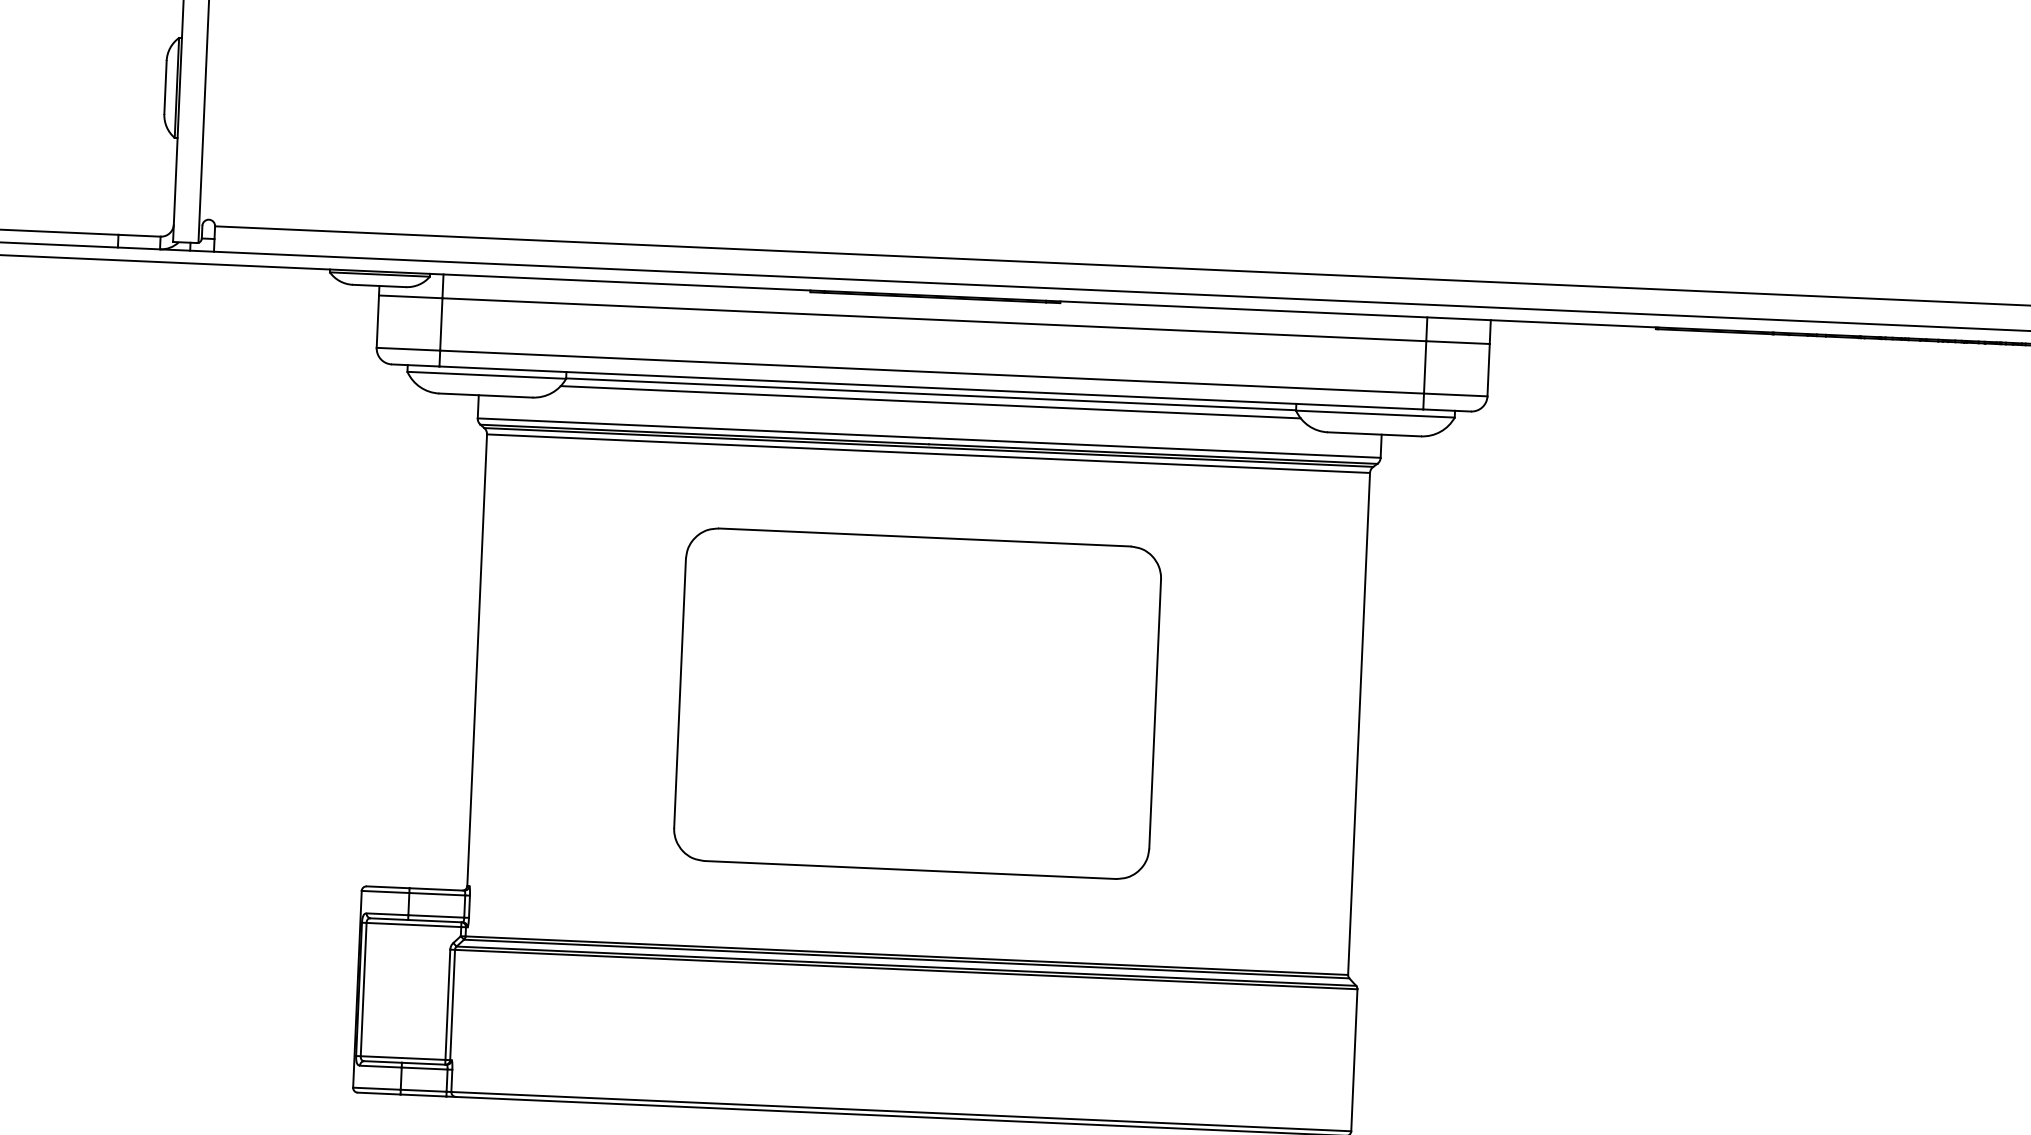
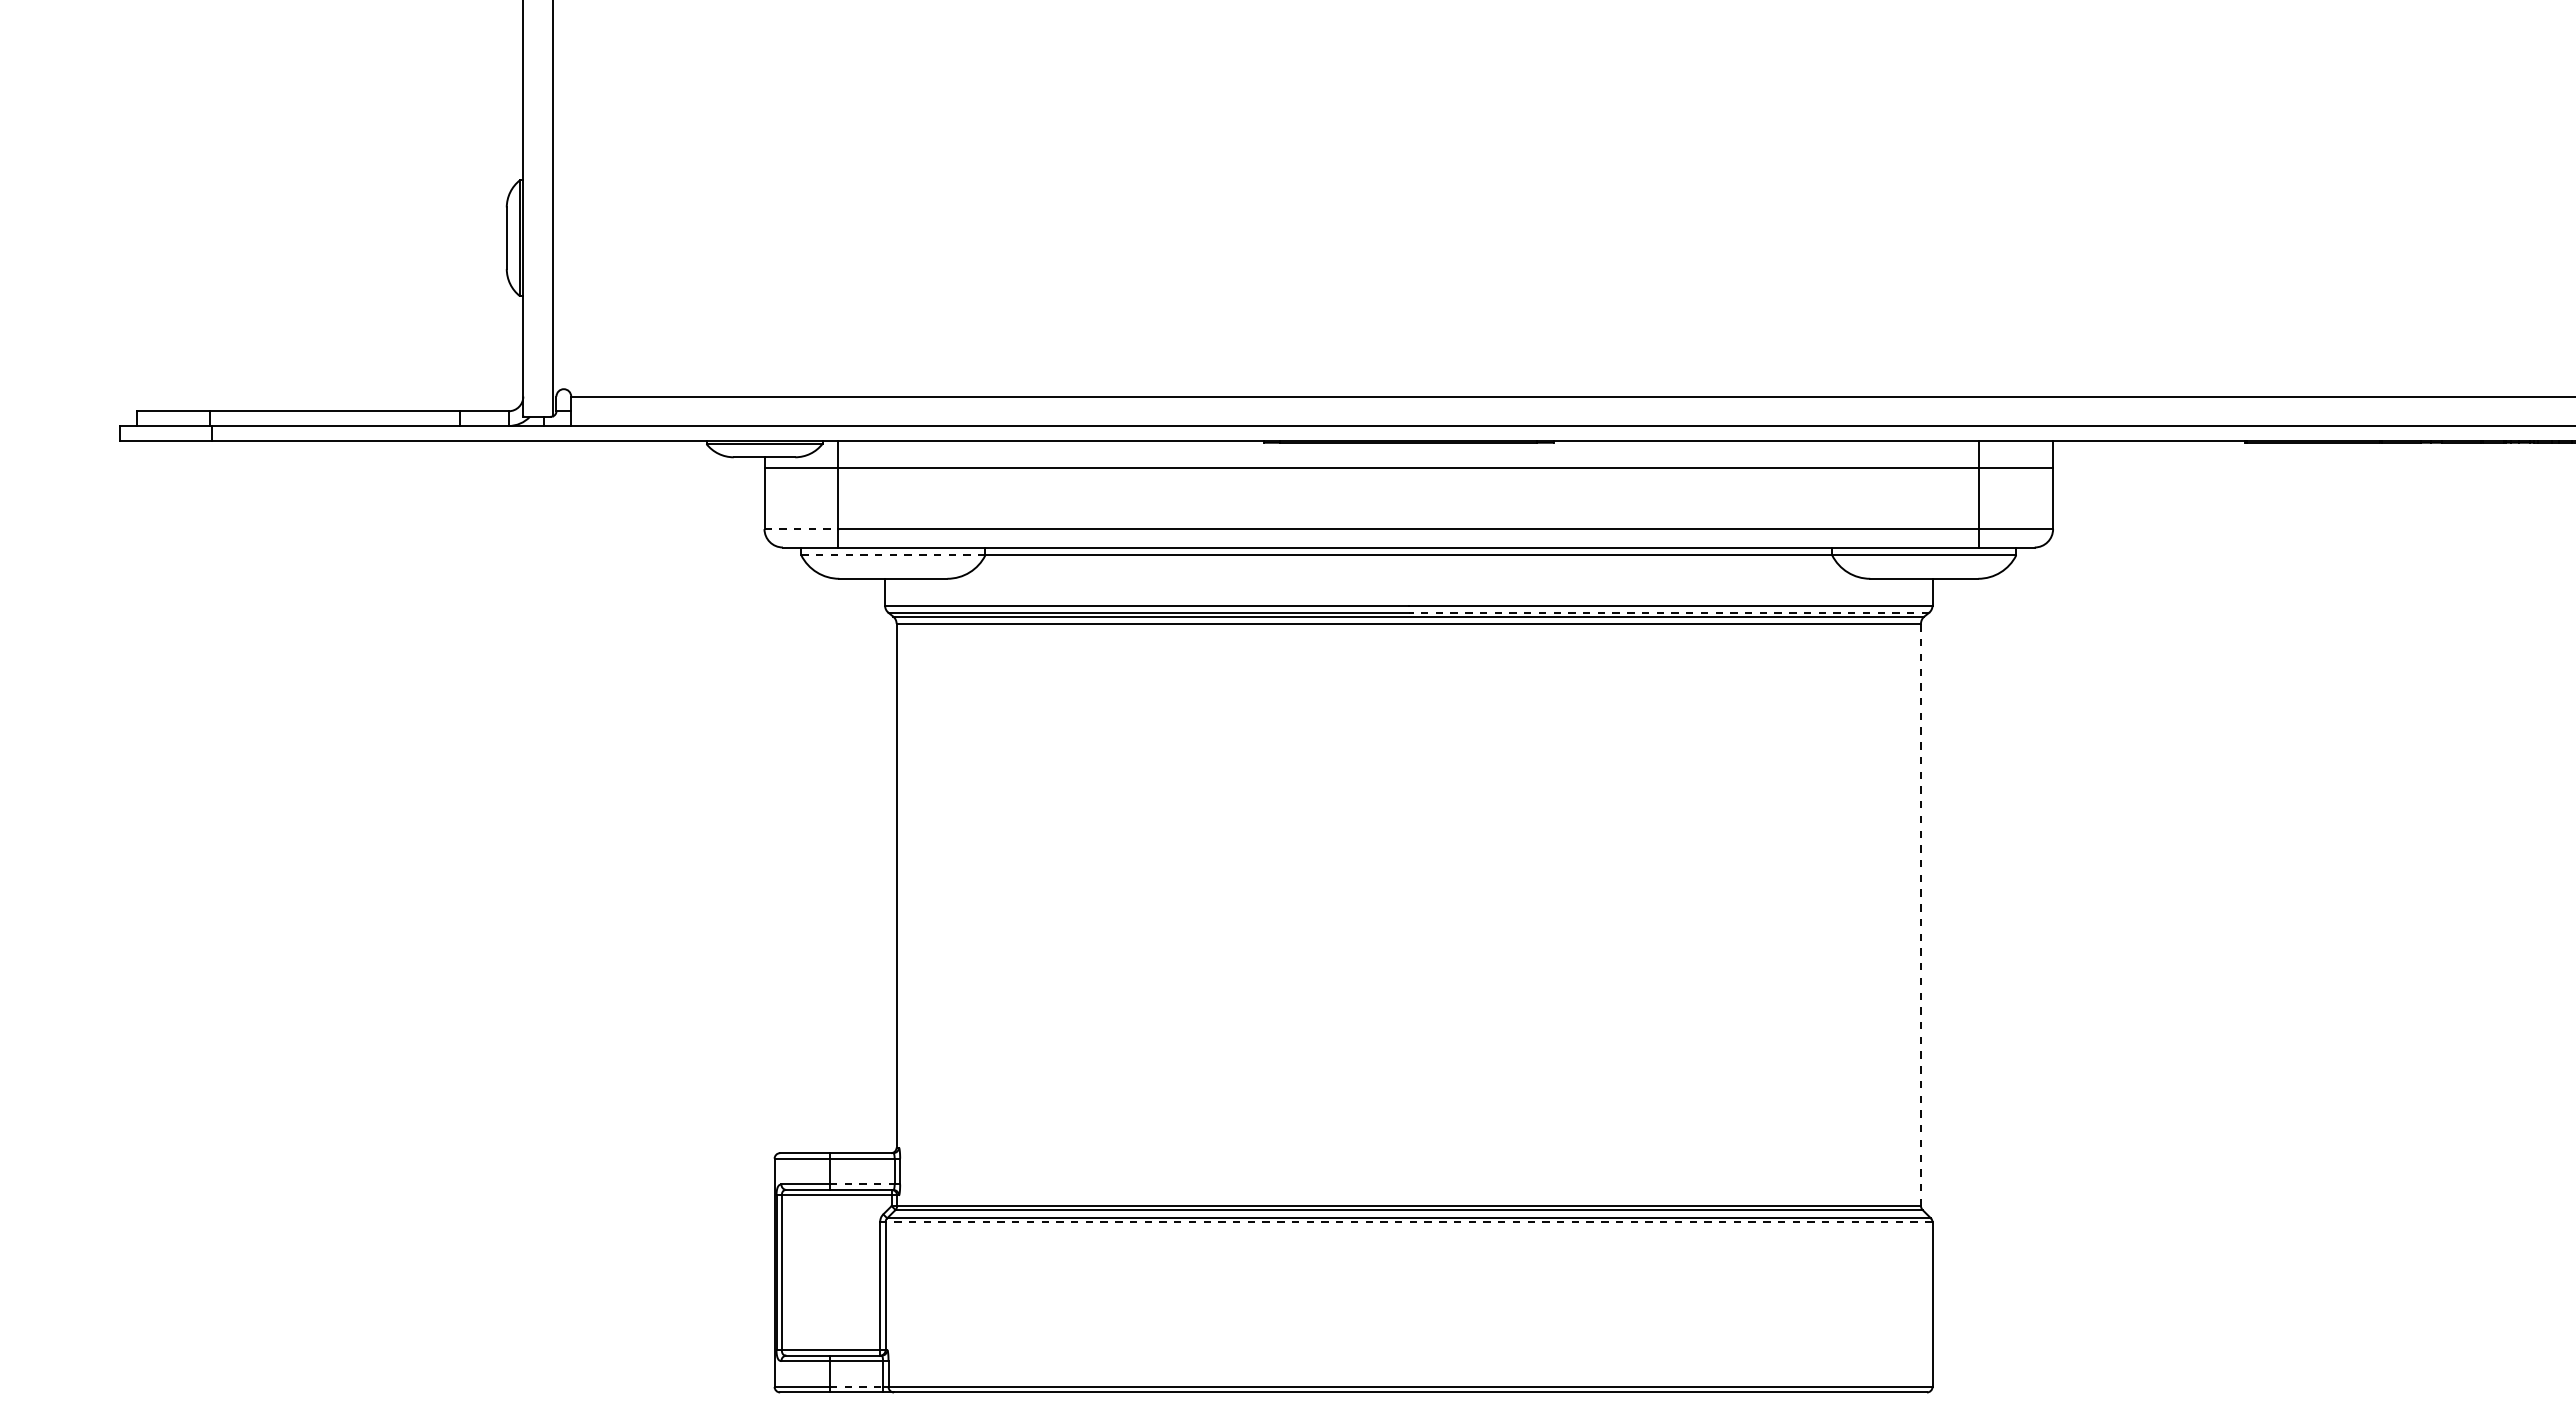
line: (408, 349) -> (801, 529), solid -> dashed
line: (486, 375) -> (893, 555), solid -> dashed
line: (930, 402) -> (1408, 564), removed
line: (1152, 453) -> (1668, 612), solid -> dashed
part: (917, 703) -> (1408, 913), removed
line: (1359, 723) -> (1921, 914), solid -> dashed
line: (436, 916) -> (862, 1184), solid -> dashed
line: (905, 969) -> (1408, 1222), solid -> dashed
line: (423, 1090) -> (856, 1386), solid -> dashed

